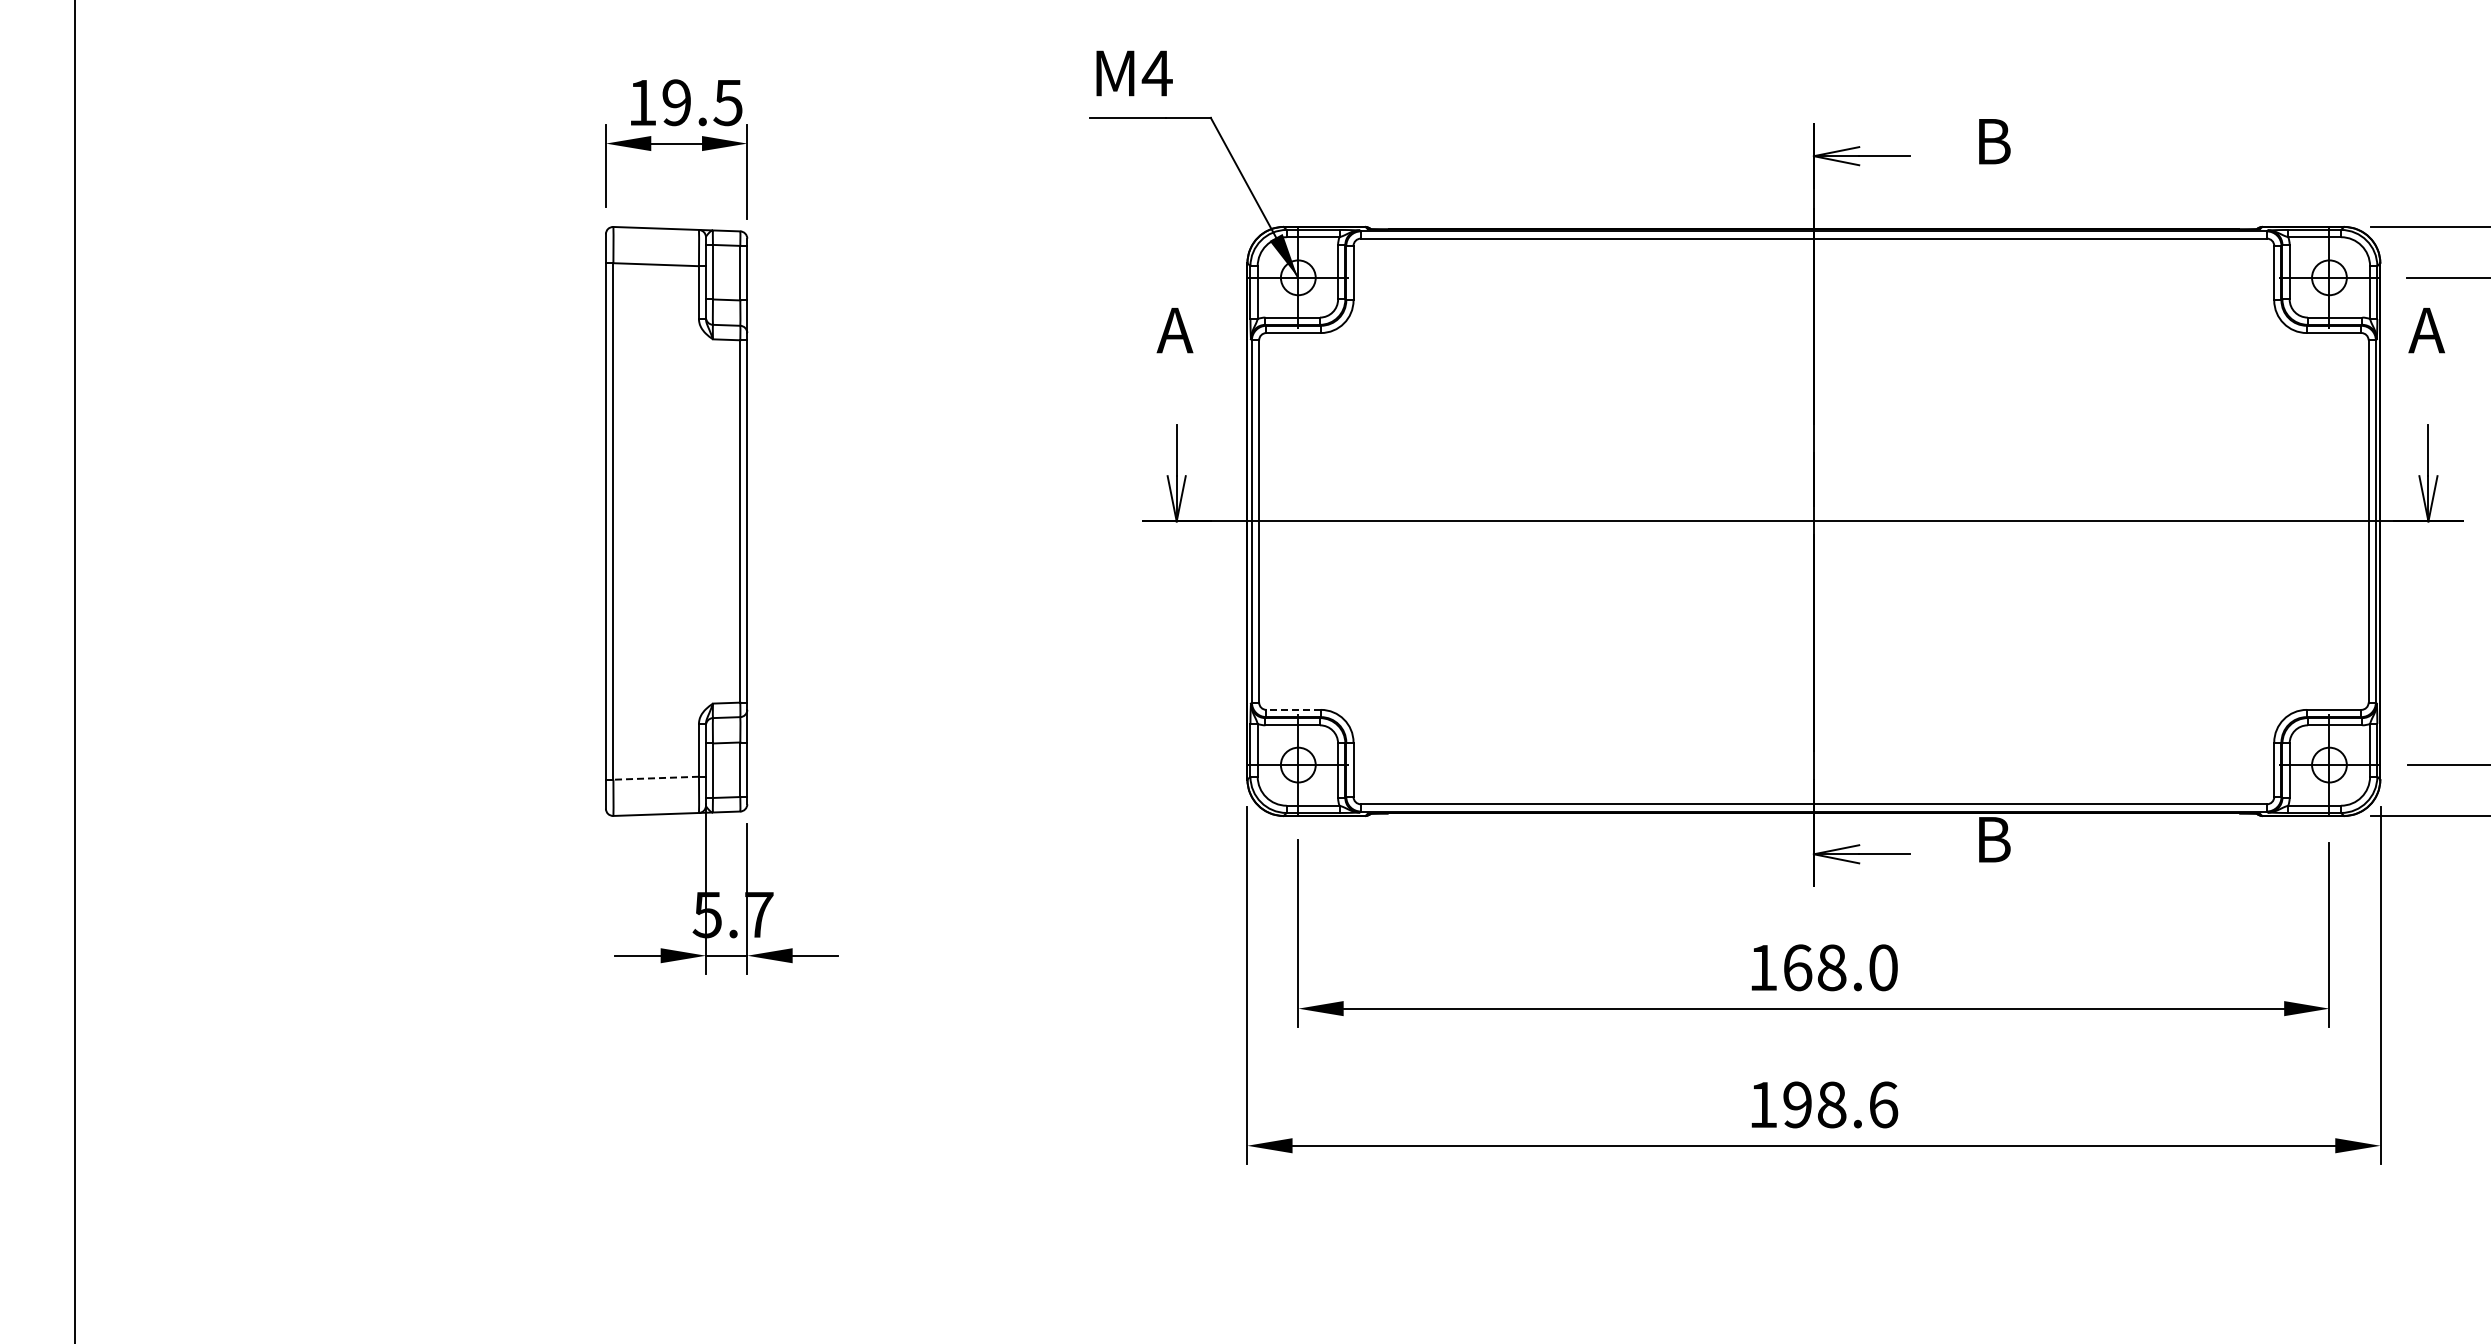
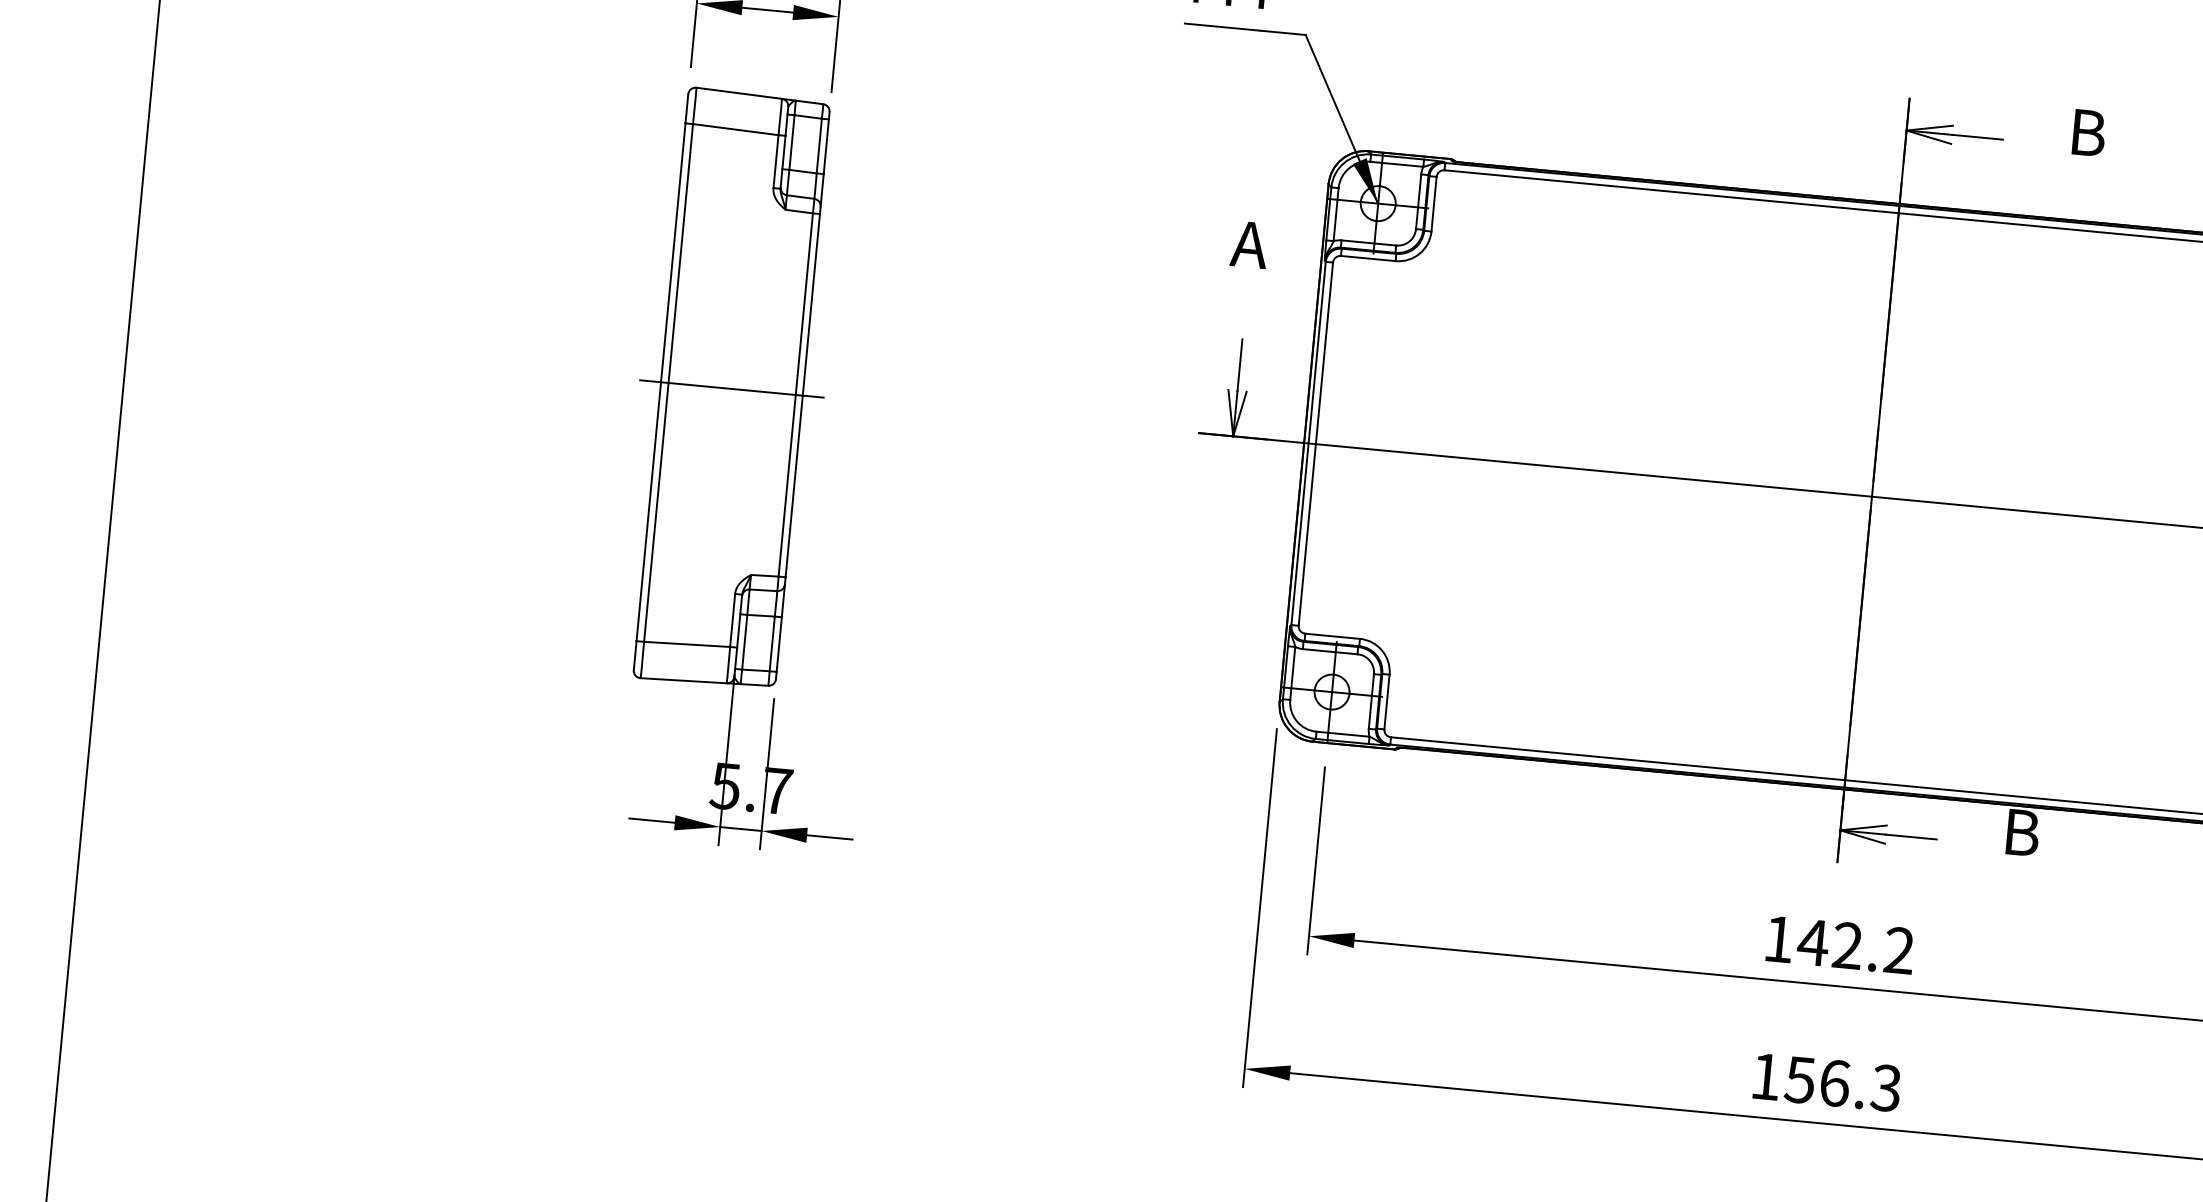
line: (676, 521) -> (731, 388), added
line: (1293, 709) -> (1332, 635), dashed -> solid
line: (656, 778) -> (687, 644), dashed -> solid
text: (1839, 967) -> (1855, 946), 168.0 -> 142.2
text: (1840, 1104) -> (1843, 1083), 198.6 -> 156.3

